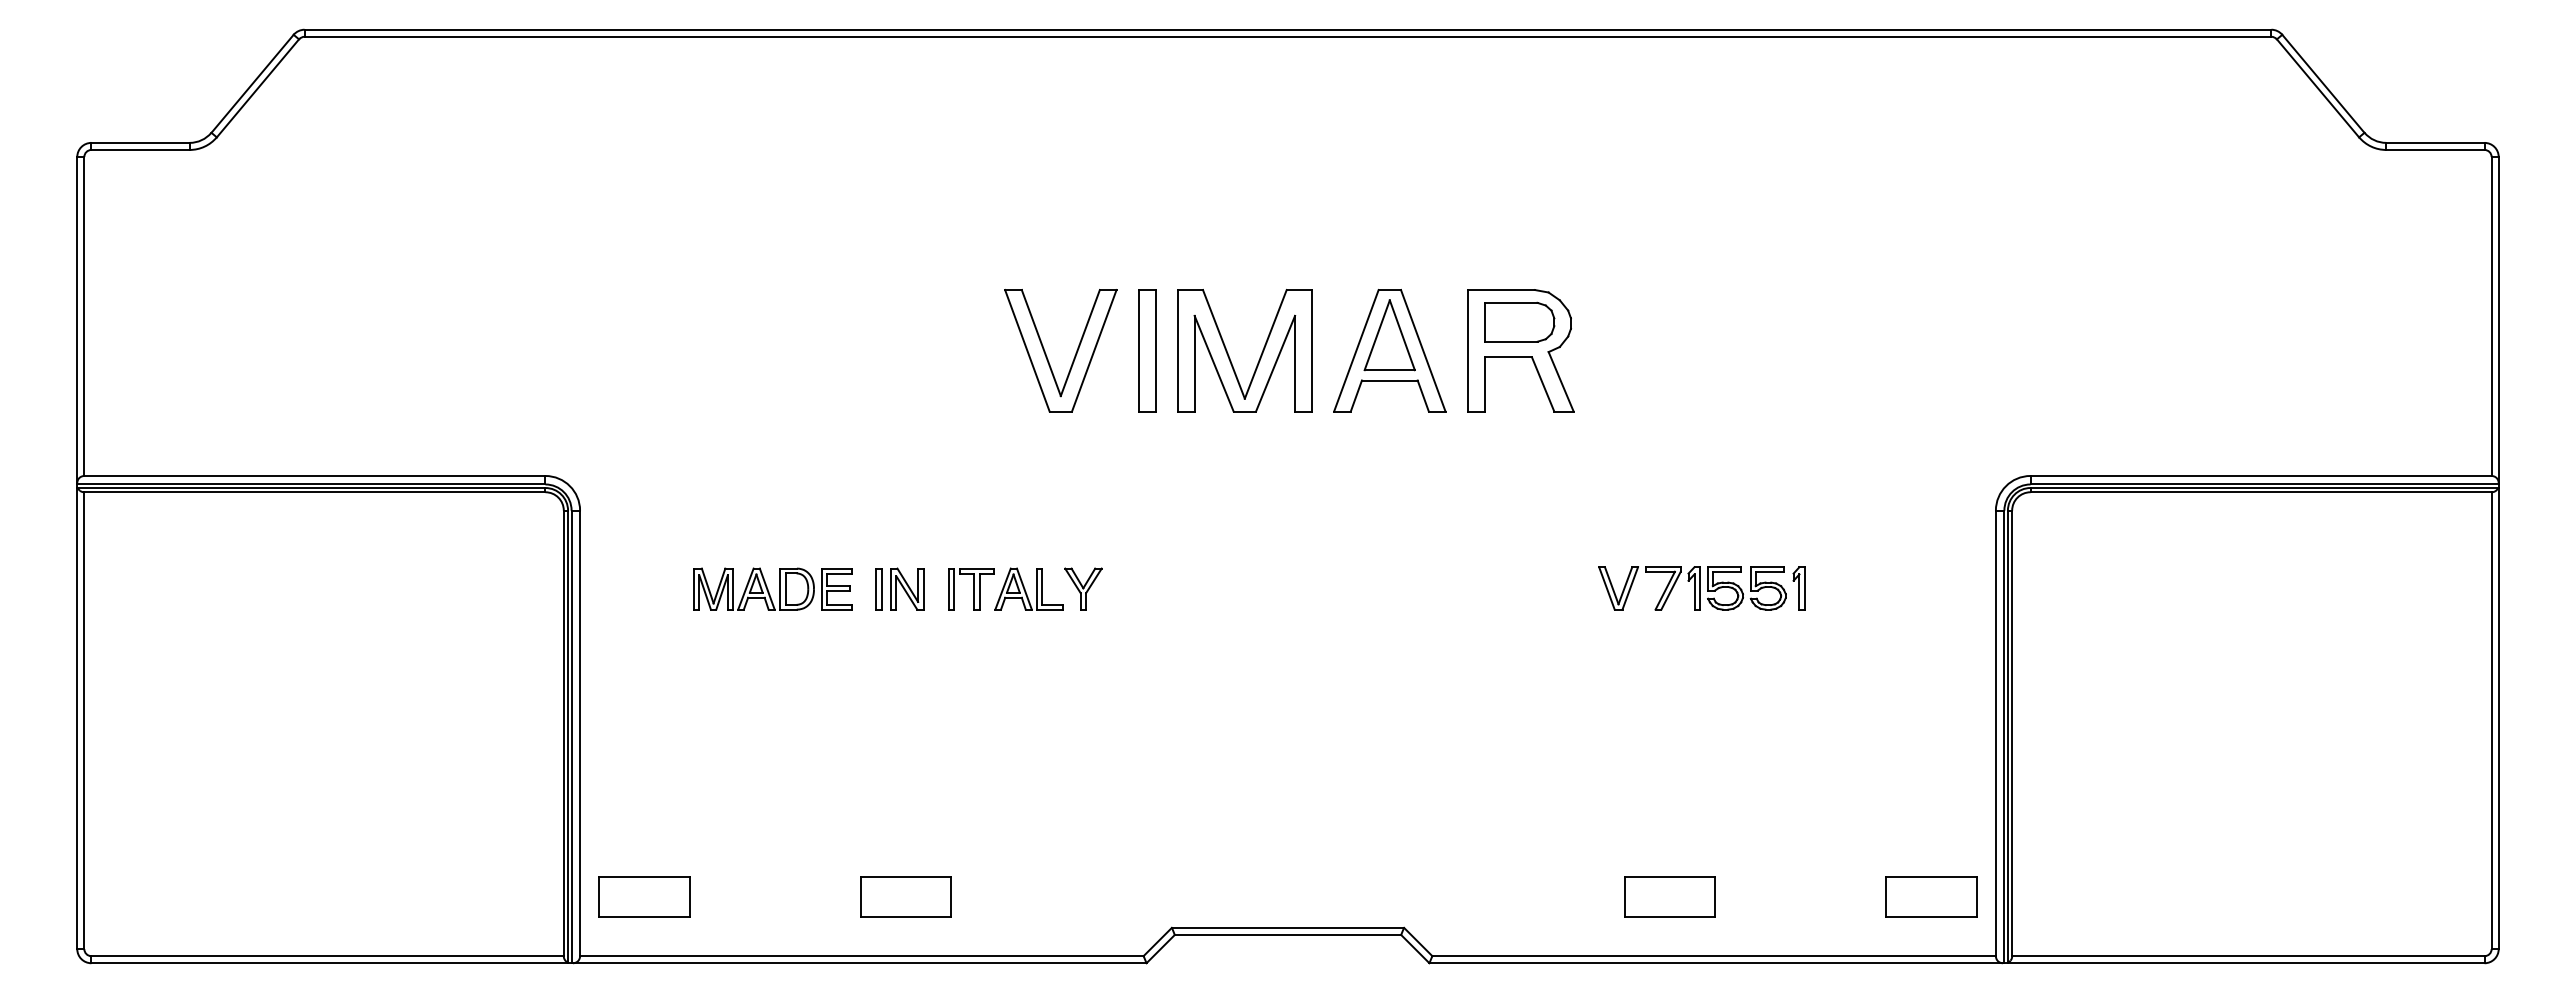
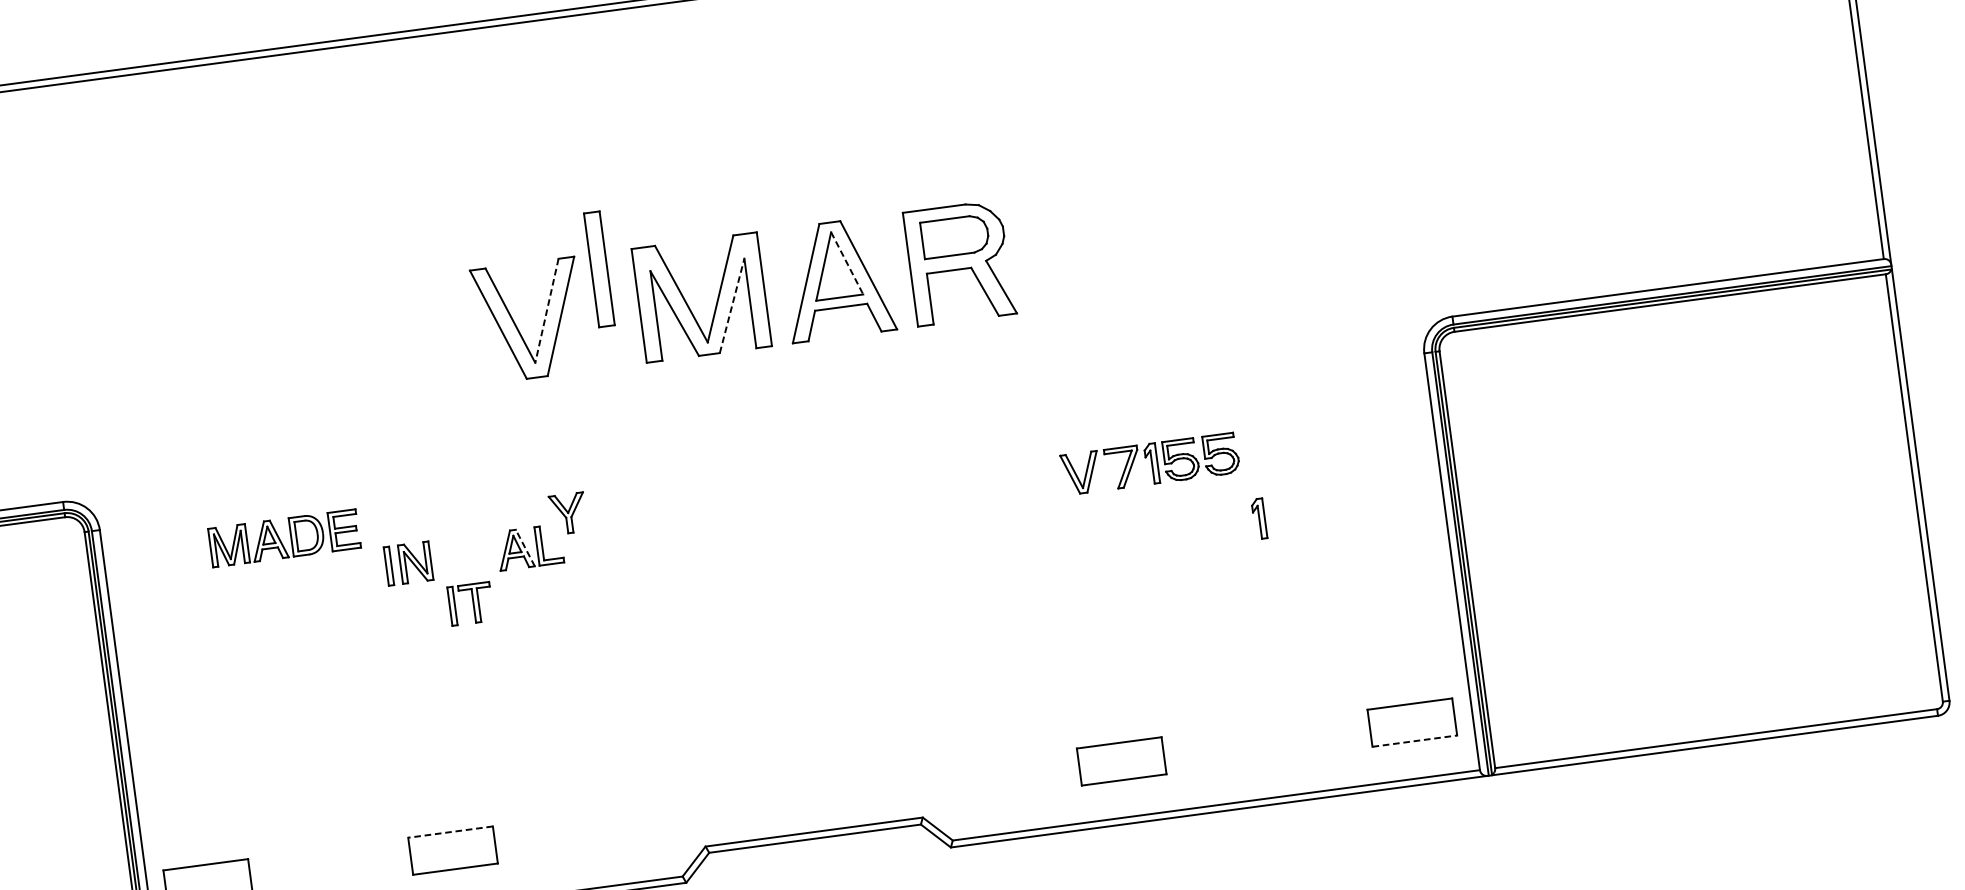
line: (1402, 335) -> (847, 263), solid -> dashed
line: (1080, 343) -> (547, 311), solid -> dashed
part: (1147, 350) -> (599, 269), moved
line: (1275, 363) -> (732, 305), solid -> dashed
part: (772, 588) -> (284, 537), moved
part: (1083, 588) -> (568, 513), moved
part: (1798, 588) -> (1258, 519), moved
part: (971, 589) -> (471, 604), moved
line: (1024, 589) -> (525, 548), solid -> dashed
line: (905, 876) -> (449, 831), solid -> dashed
part: (1669, 896) -> (1121, 761), moved
line: (1932, 916) -> (1415, 740), solid -> dashed

